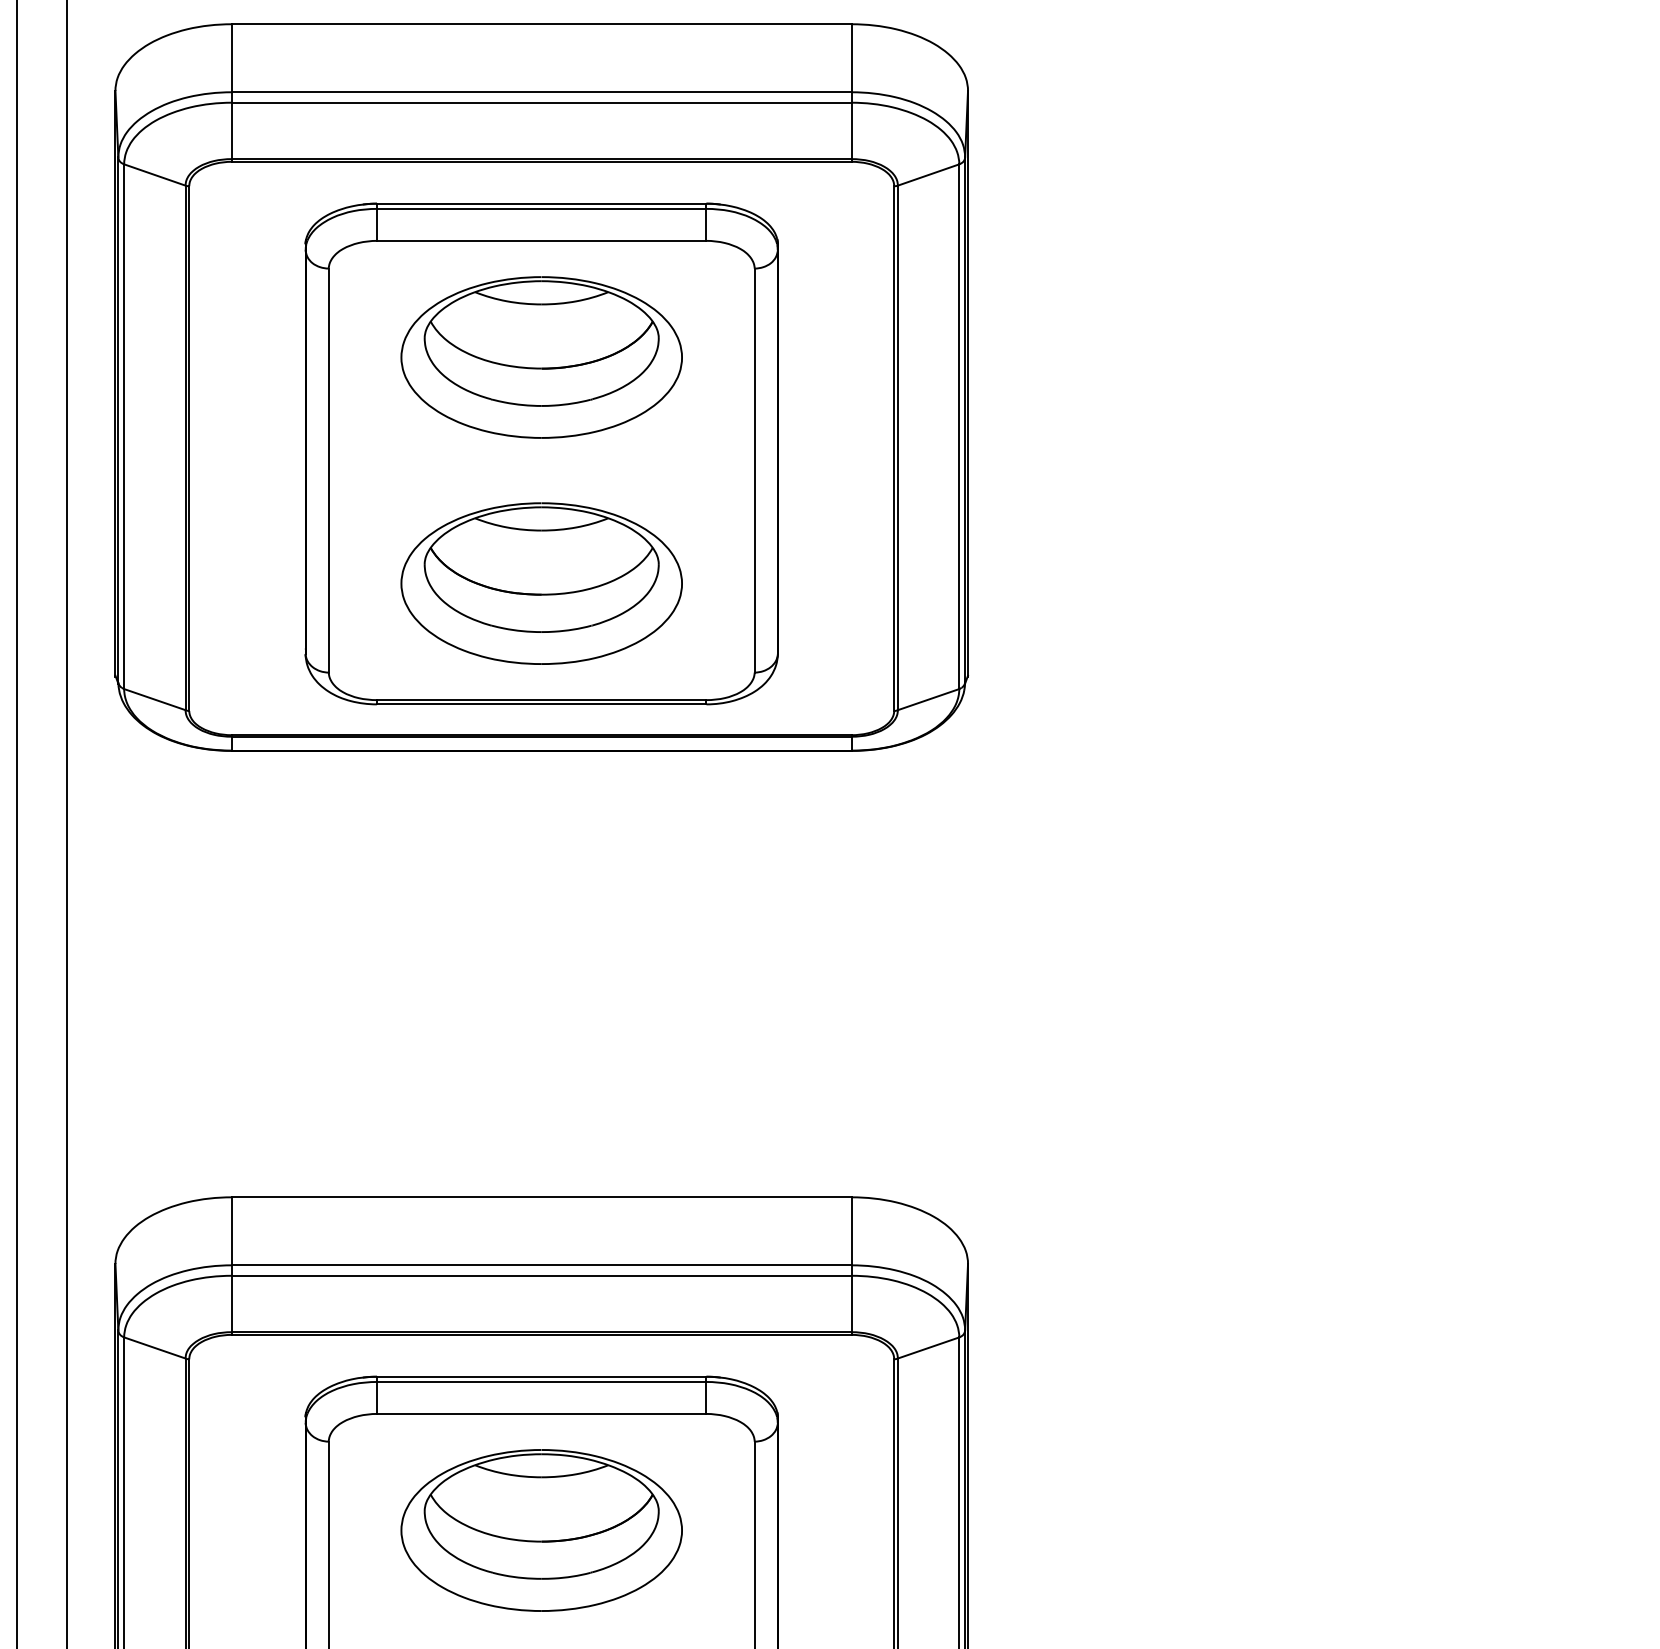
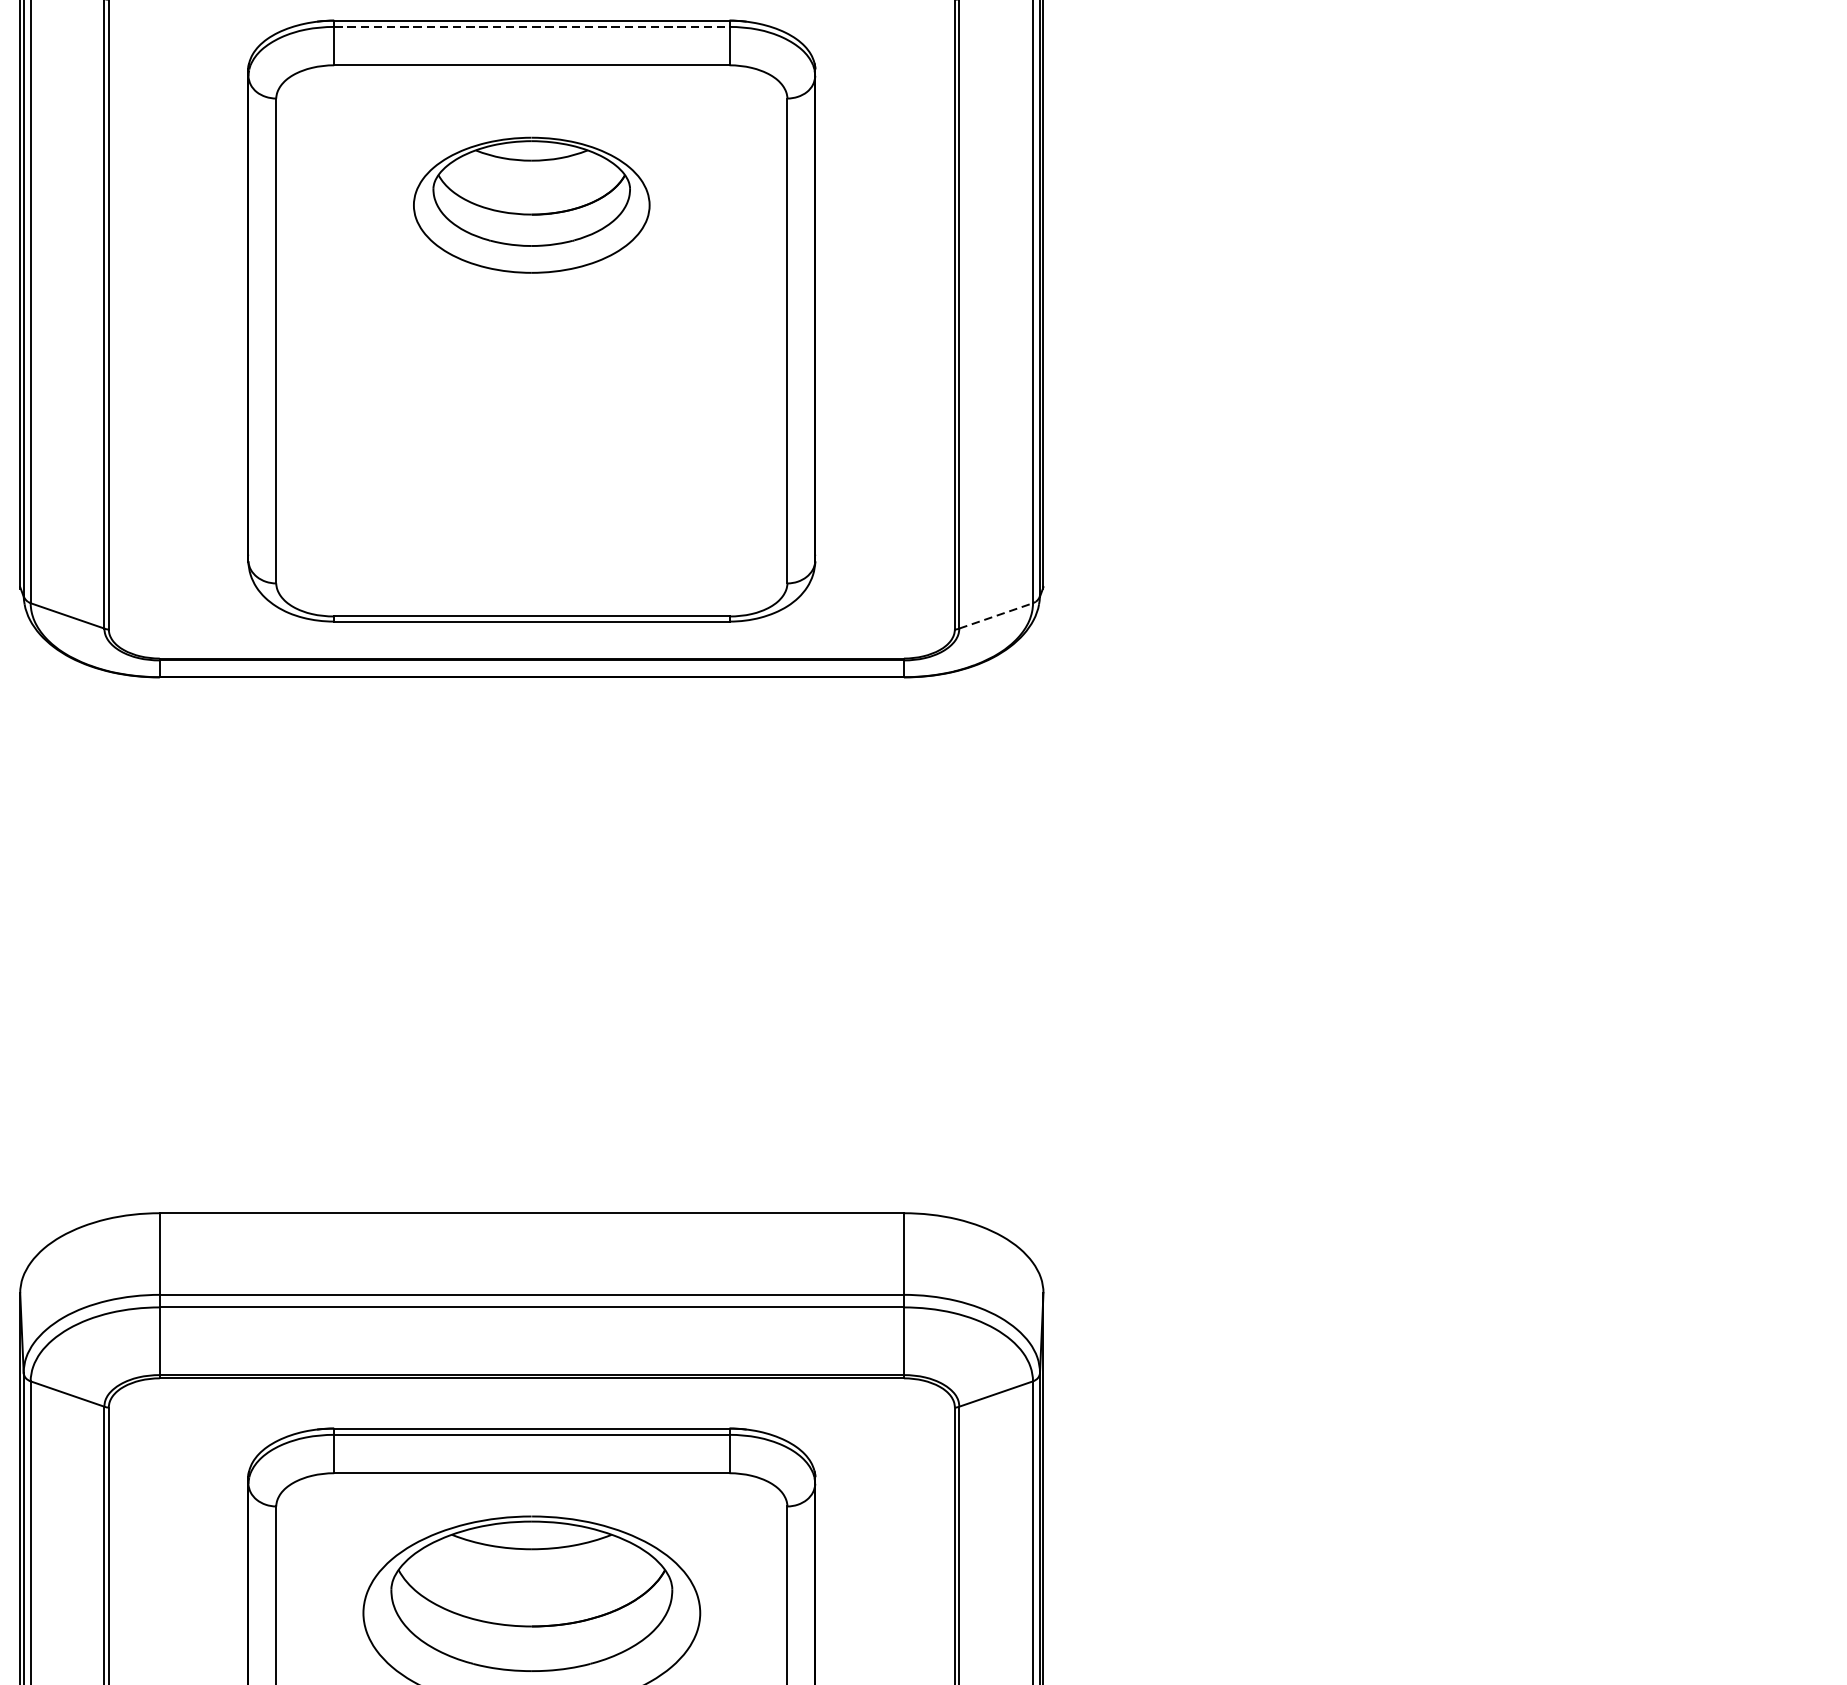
line: (541, 208) -> (531, 26), solid -> dashed
part: (541, 357) -> (531, 205), size x0.7
part: (541, 583) -> (531, 476), removed
line: (929, 699) -> (997, 615), solid -> dashed

